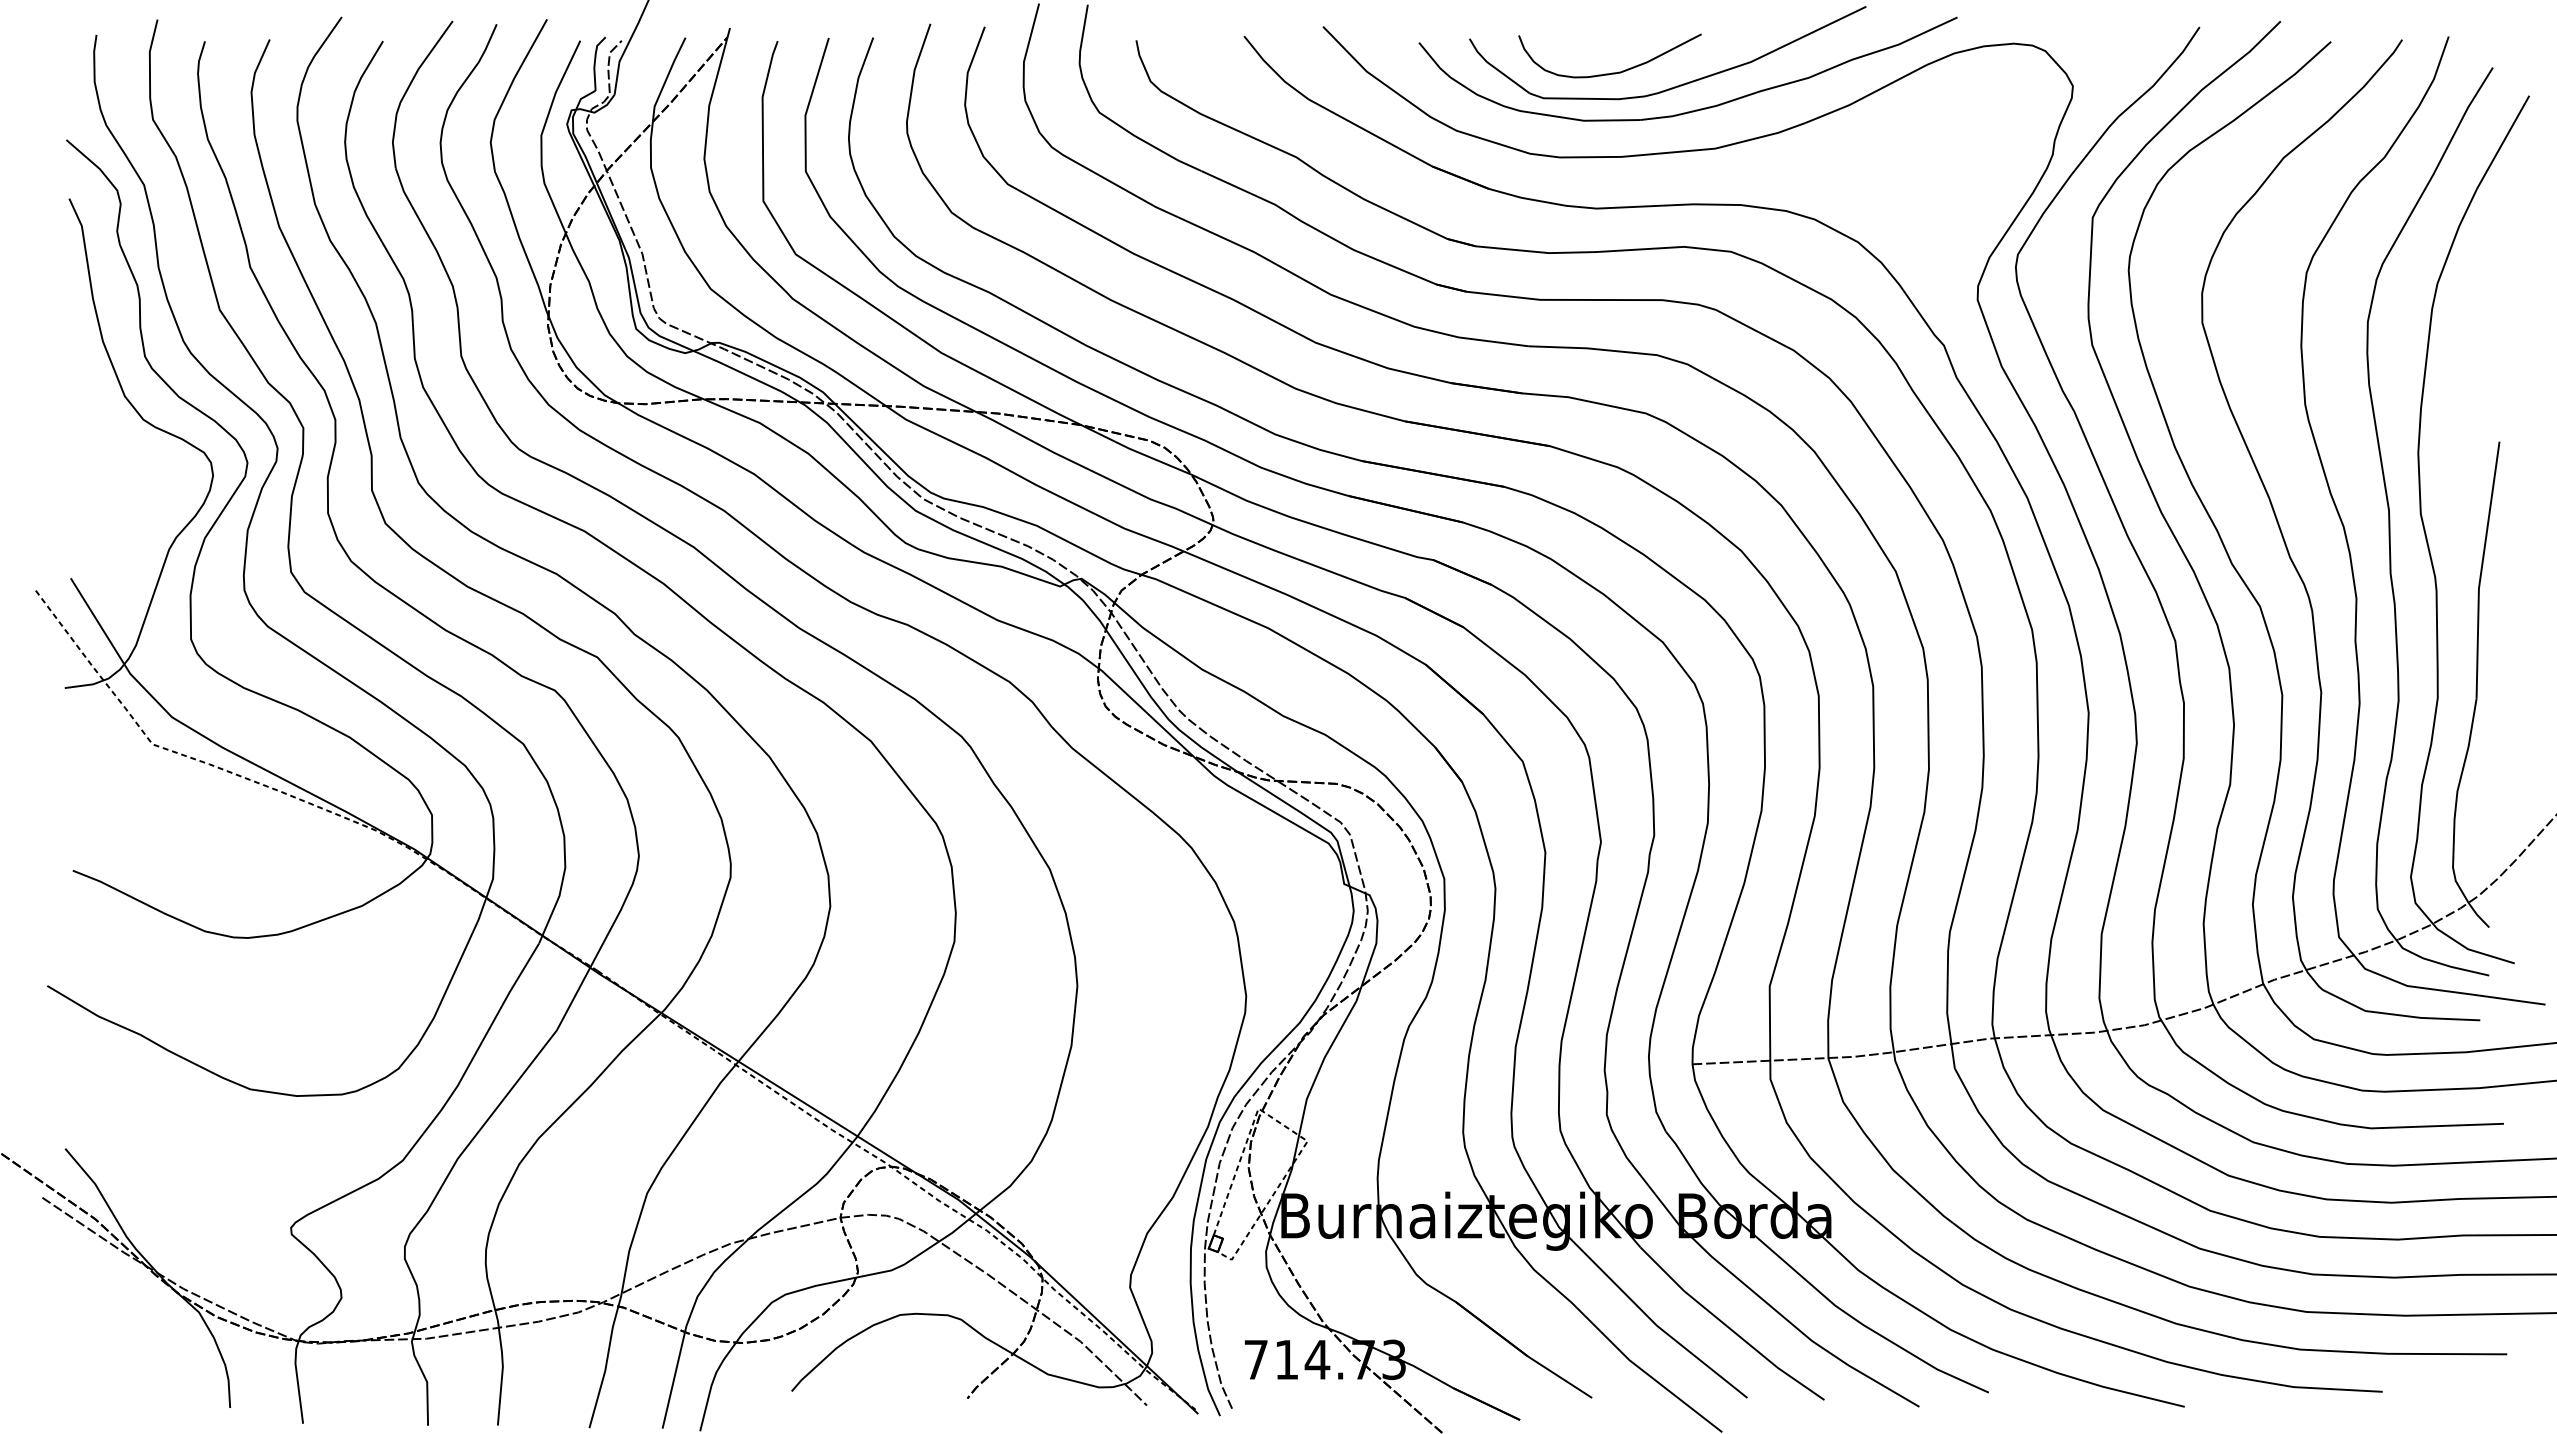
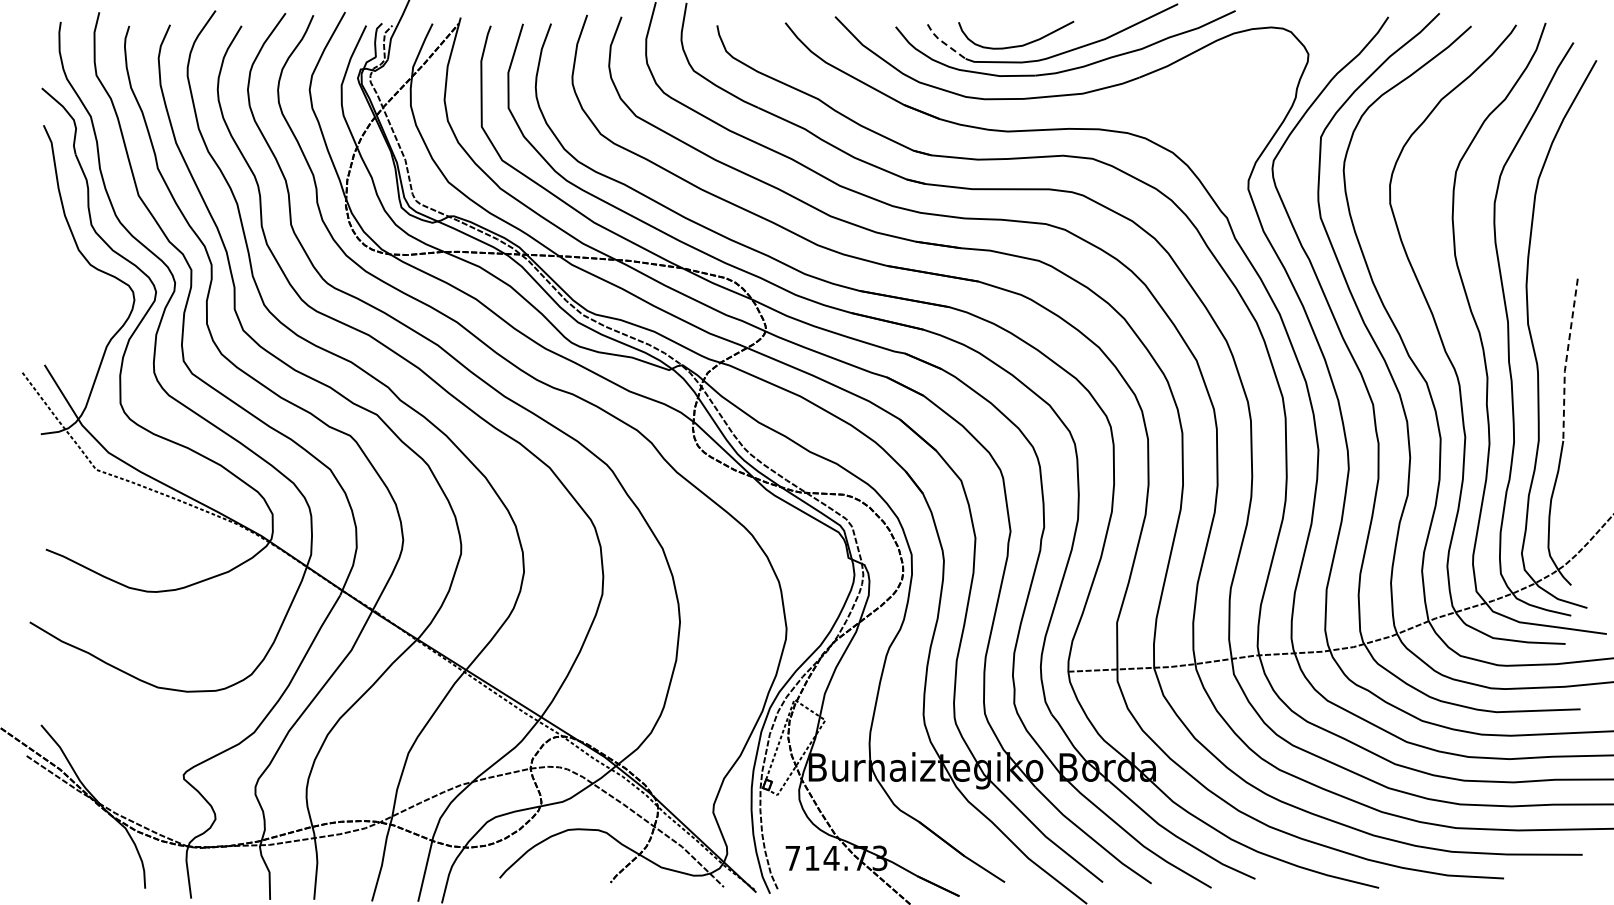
line: (1496, 69) -> (944, 43), solid -> dashed
line: (2481, 571) -> (1566, 360), solid -> dashed

